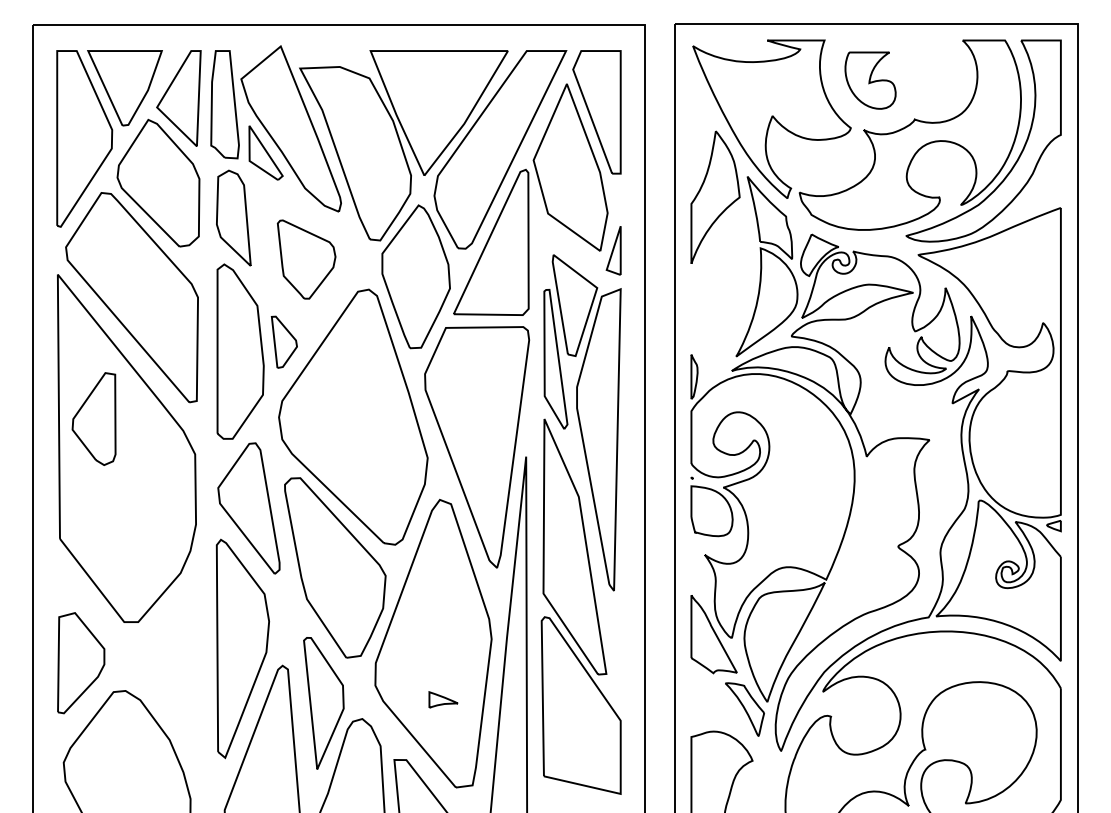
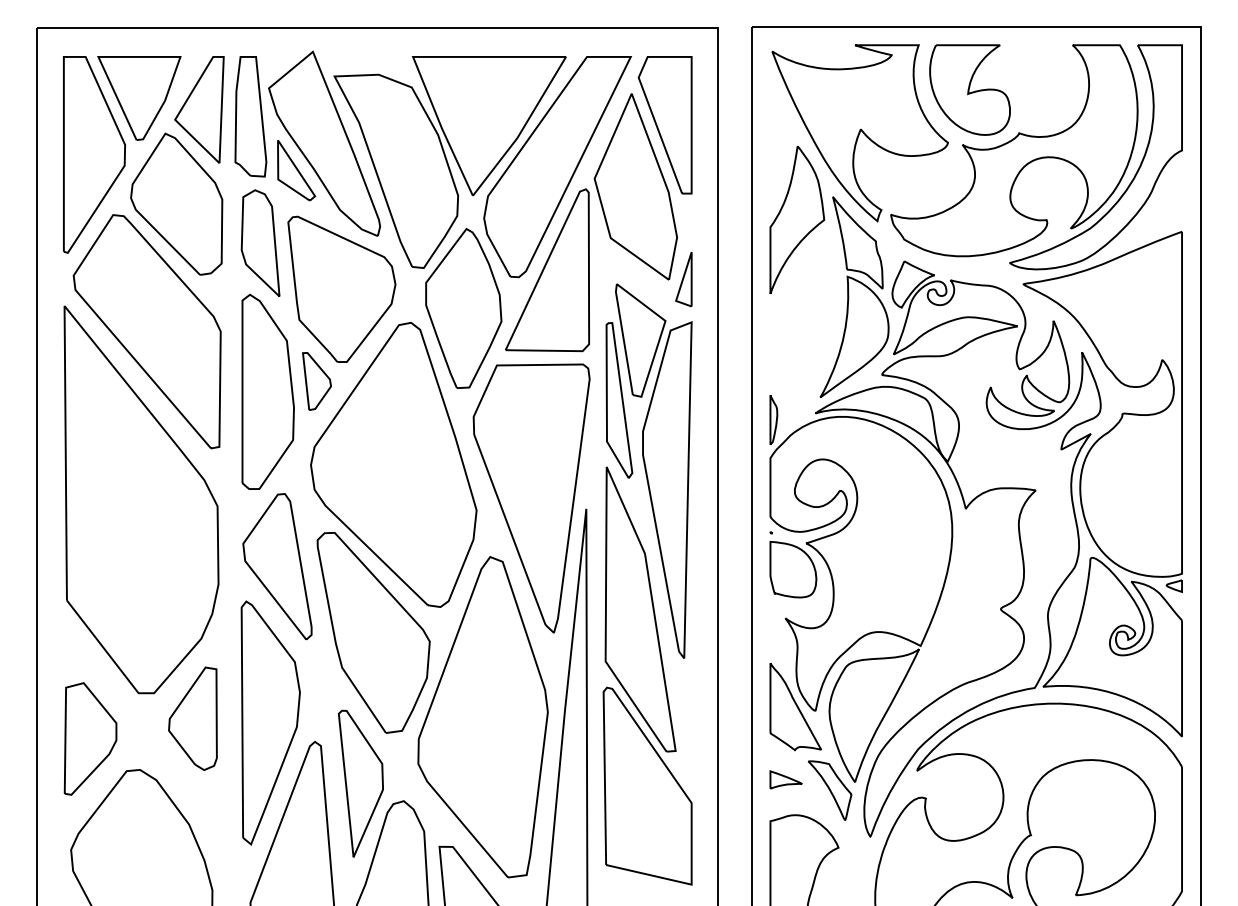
part: (870, 80) -> (969, 89), size x1.43
part: (306, 259) -> (341, 289), size x1.67
part: (93, 418) -> (192, 718), moved
part: (443, 699) -> (786, 779), moved

